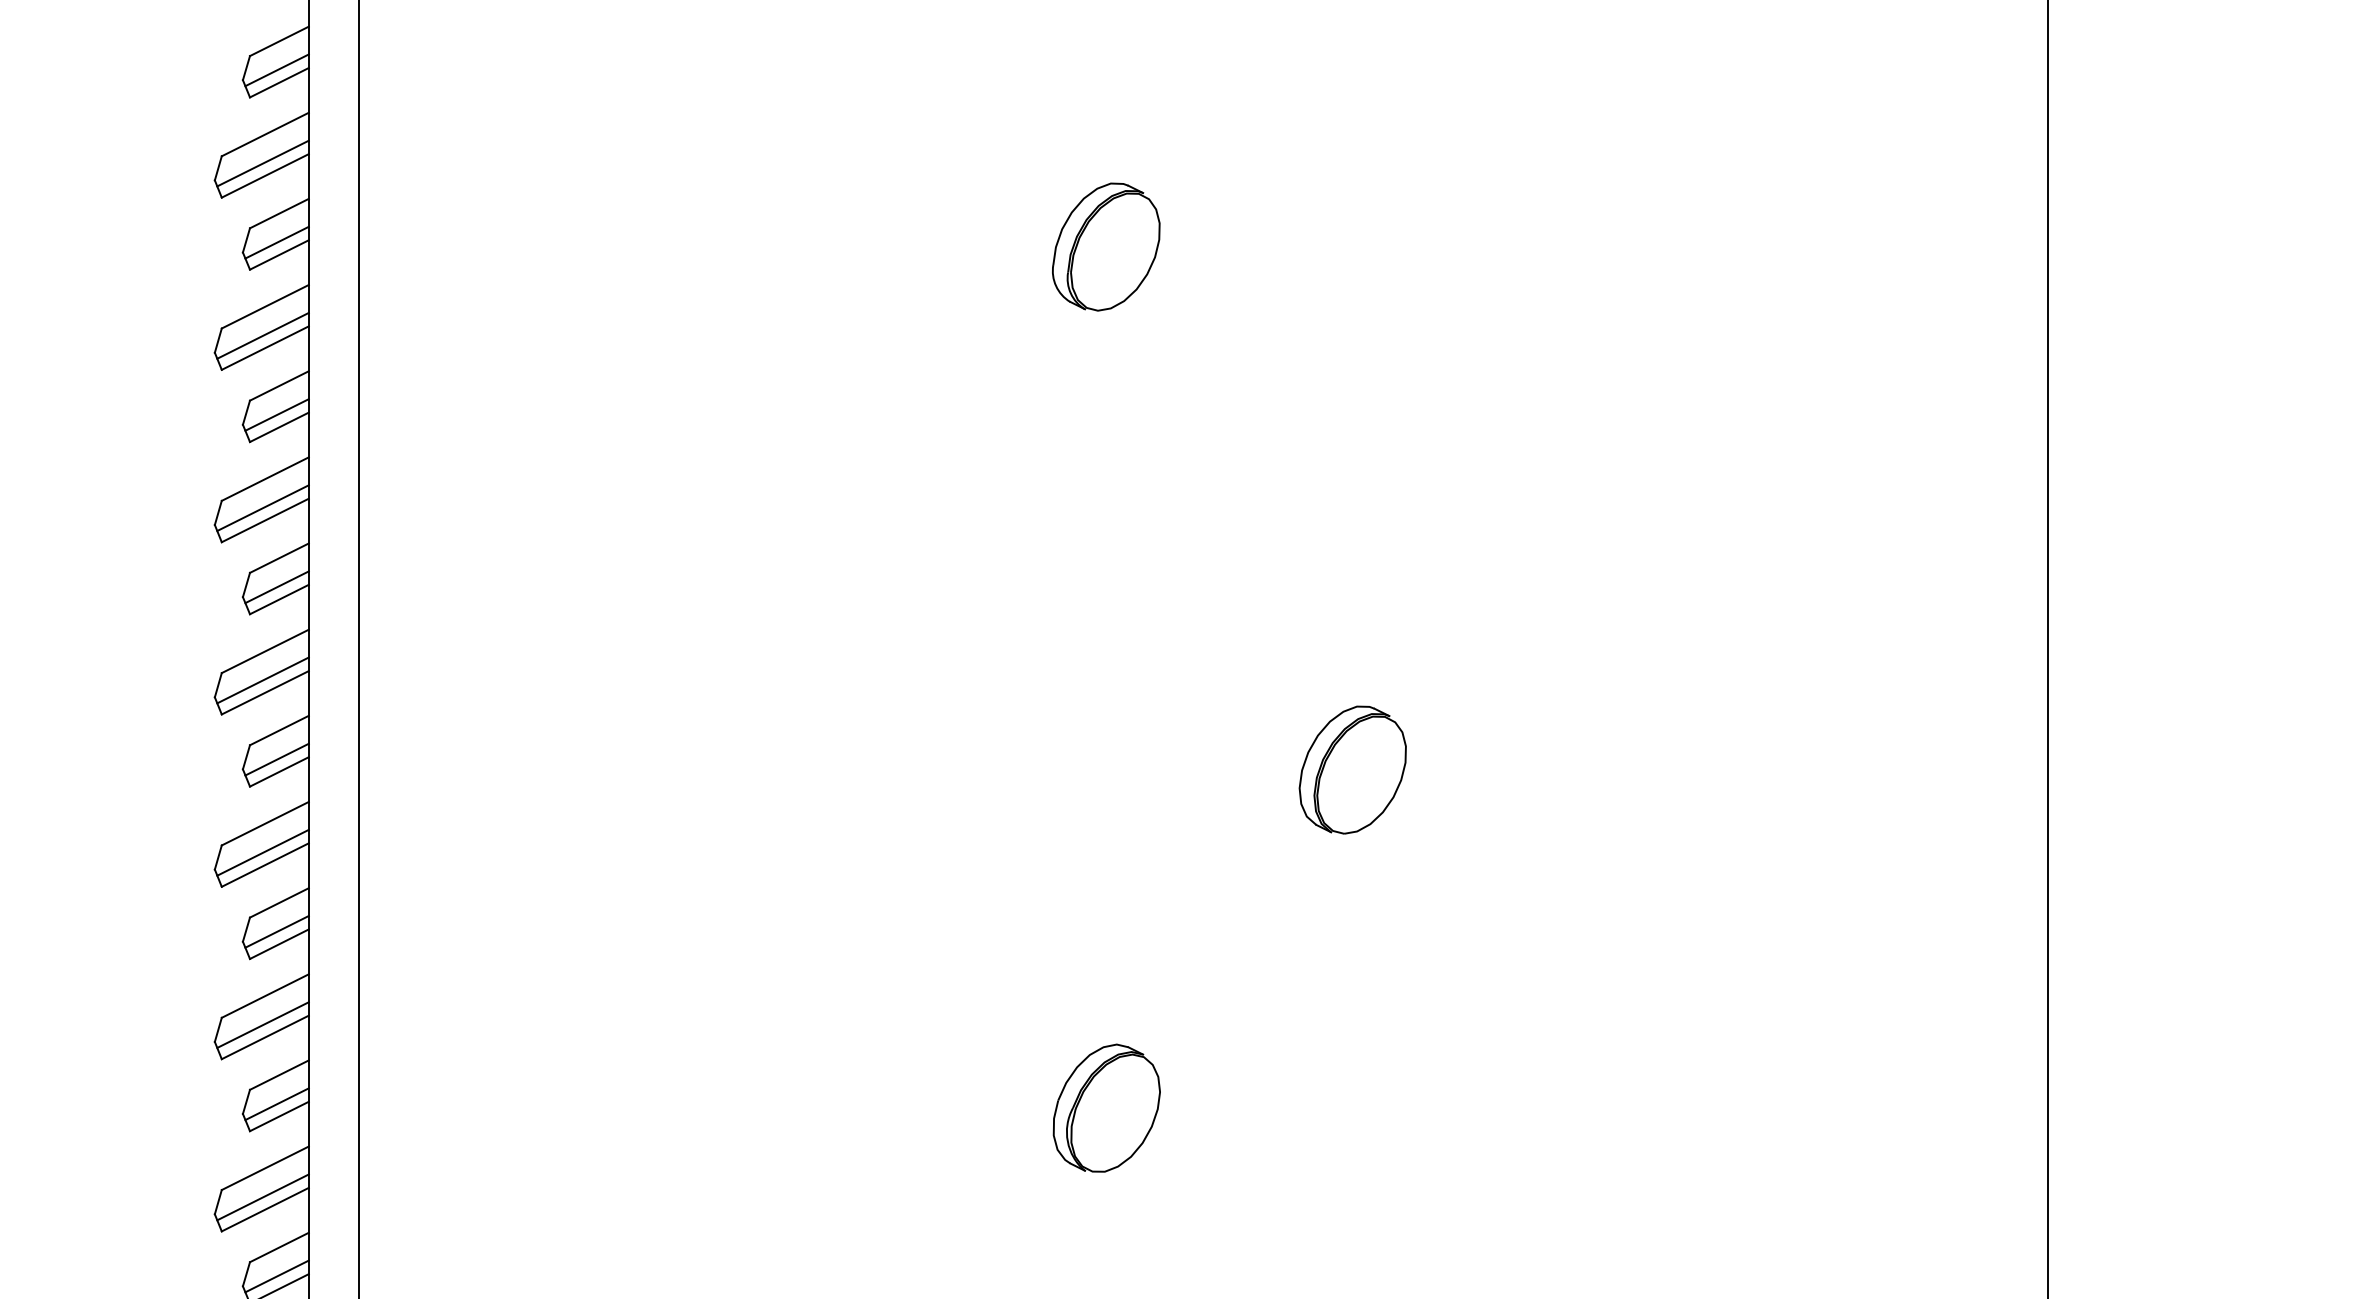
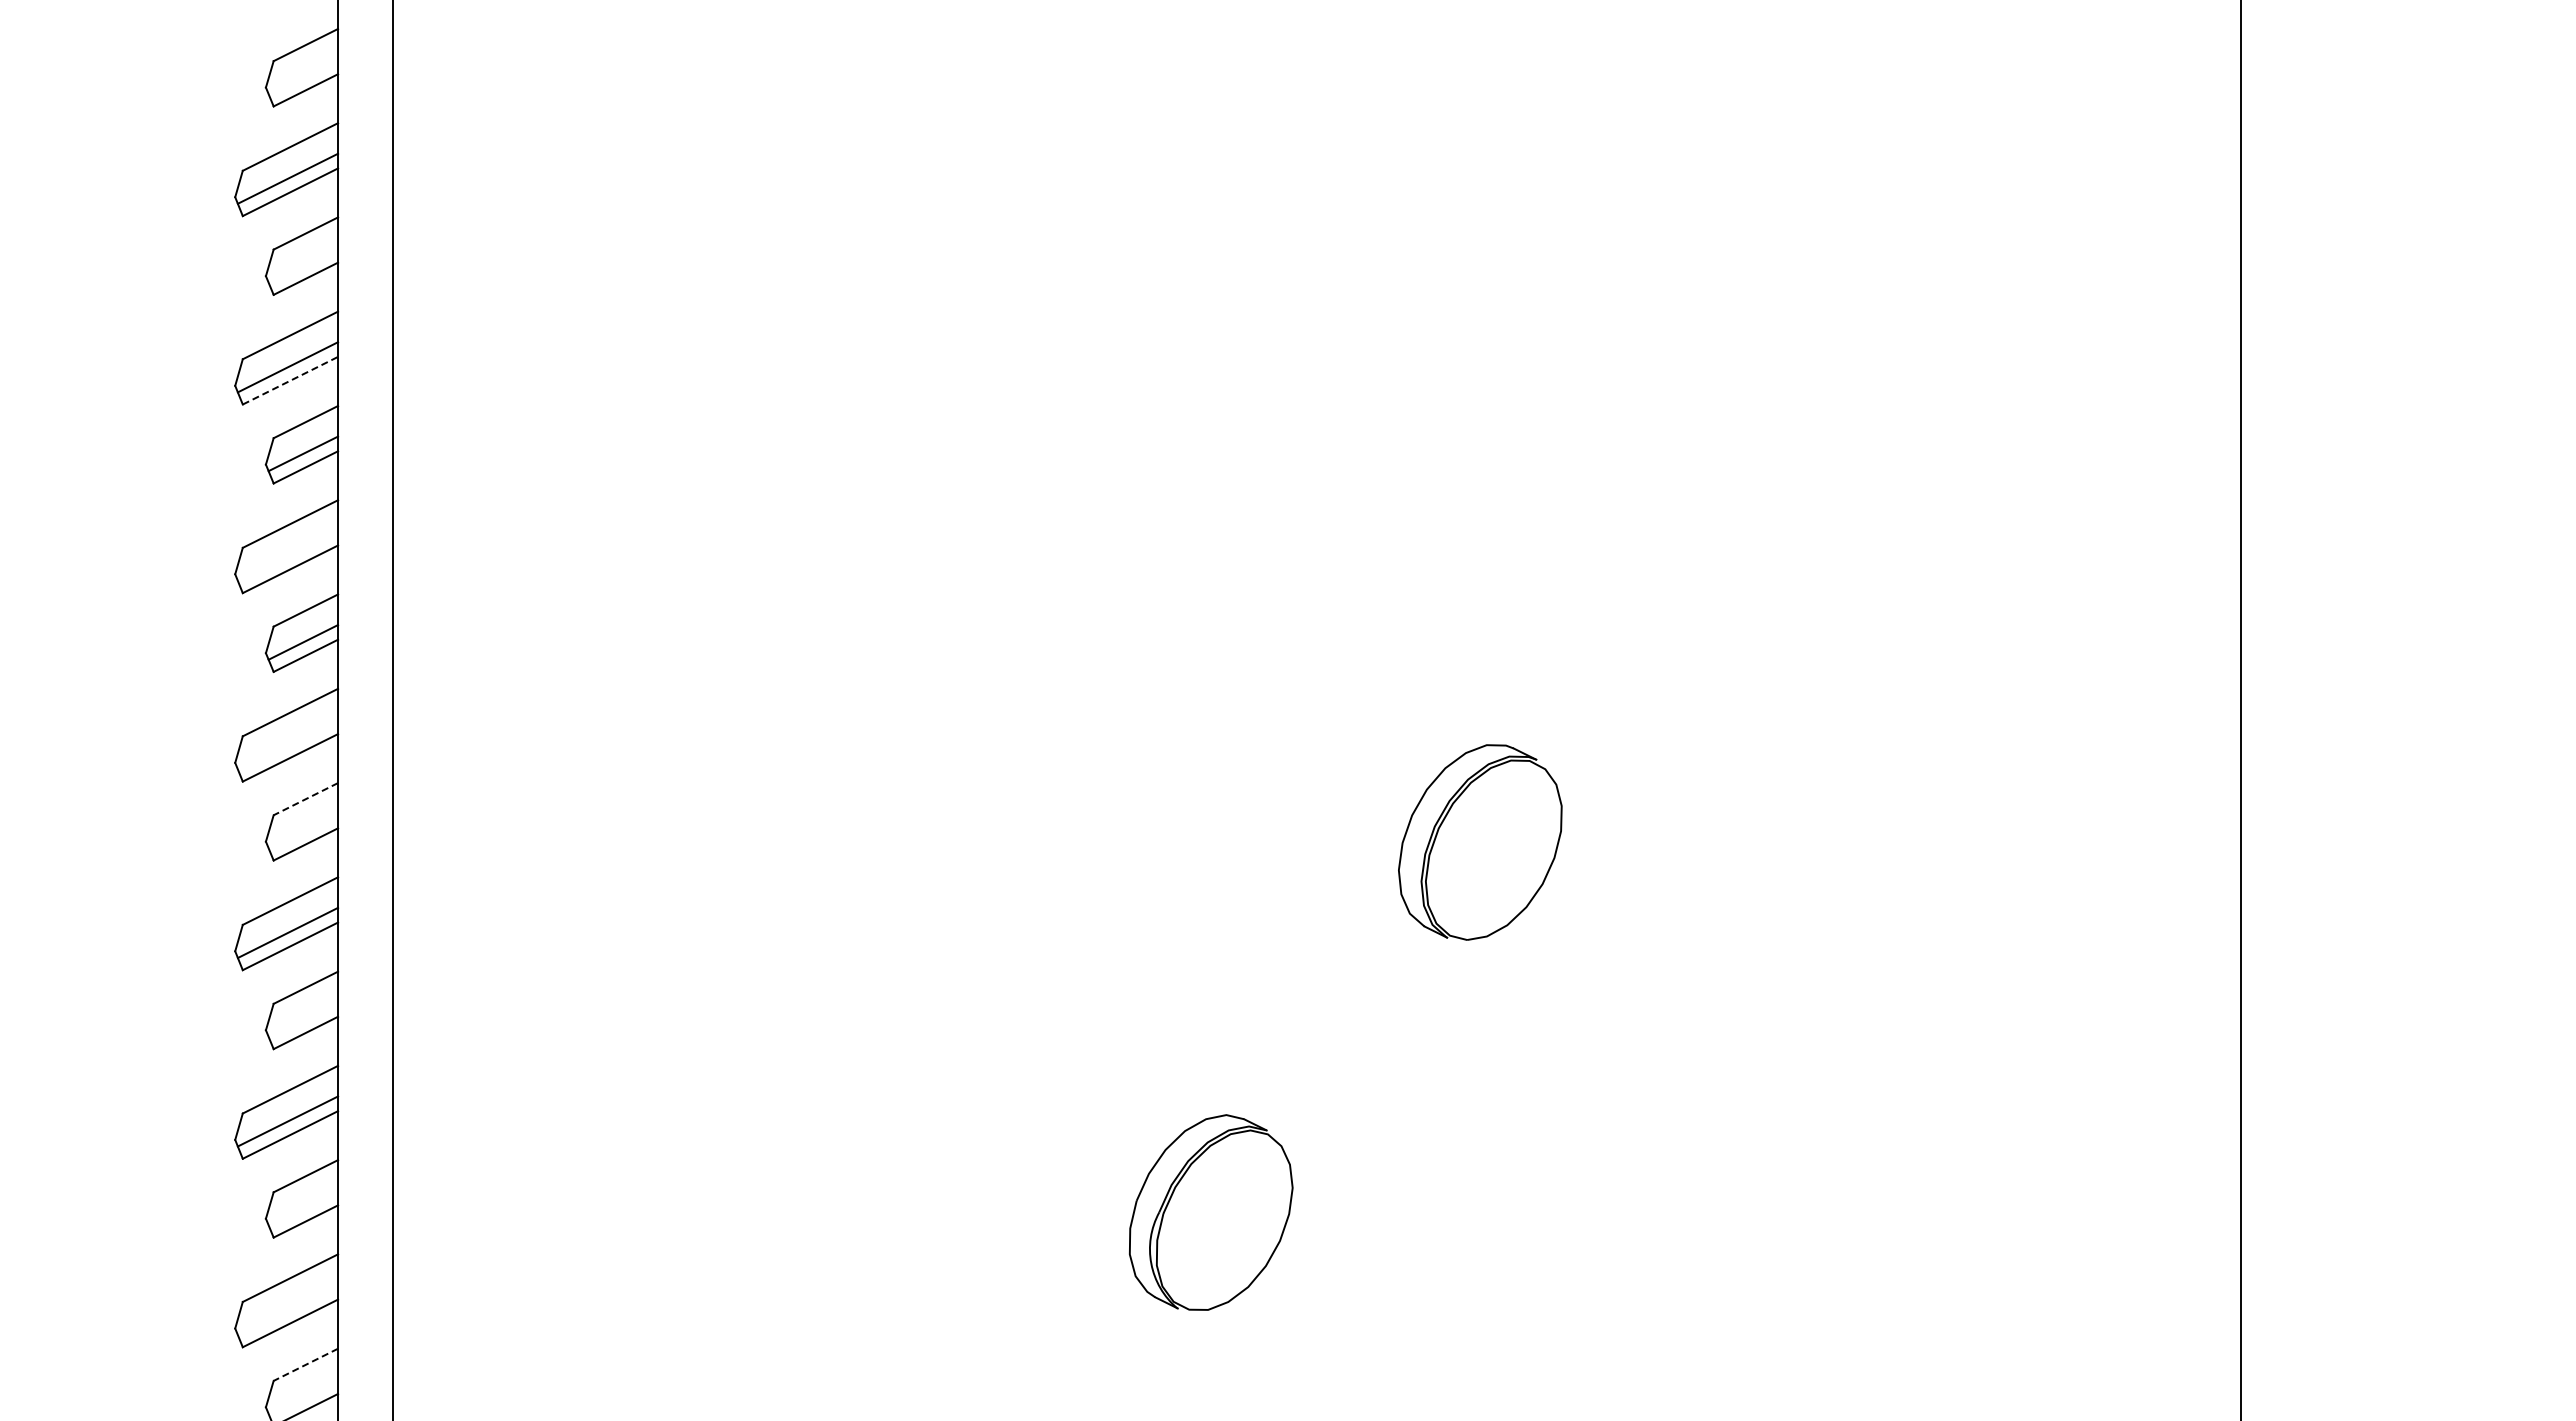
line: (277, 70) -> (303, 76), removed
line: (277, 241) -> (303, 264), removed
part: (1106, 246) -> (1210, 269), removed
line: (265, 347) -> (290, 380), solid -> dashed
line: (262, 507) -> (287, 555), removed
line: (262, 680) -> (287, 744), removed
line: (279, 730) -> (305, 799), solid -> dashed
line: (277, 759) -> (303, 830), removed
part: (1352, 770) -> (1480, 842), size x1.4
line: (277, 931) -> (303, 1019), removed
line: (277, 1103) -> (303, 1207), removed
part: (1107, 1107) -> (1211, 1211), size x1.4
line: (262, 1196) -> (287, 1309), removed
line: (279, 1248) -> (305, 1365), solid -> dashed
line: (277, 1276) -> (303, 1396), removed

